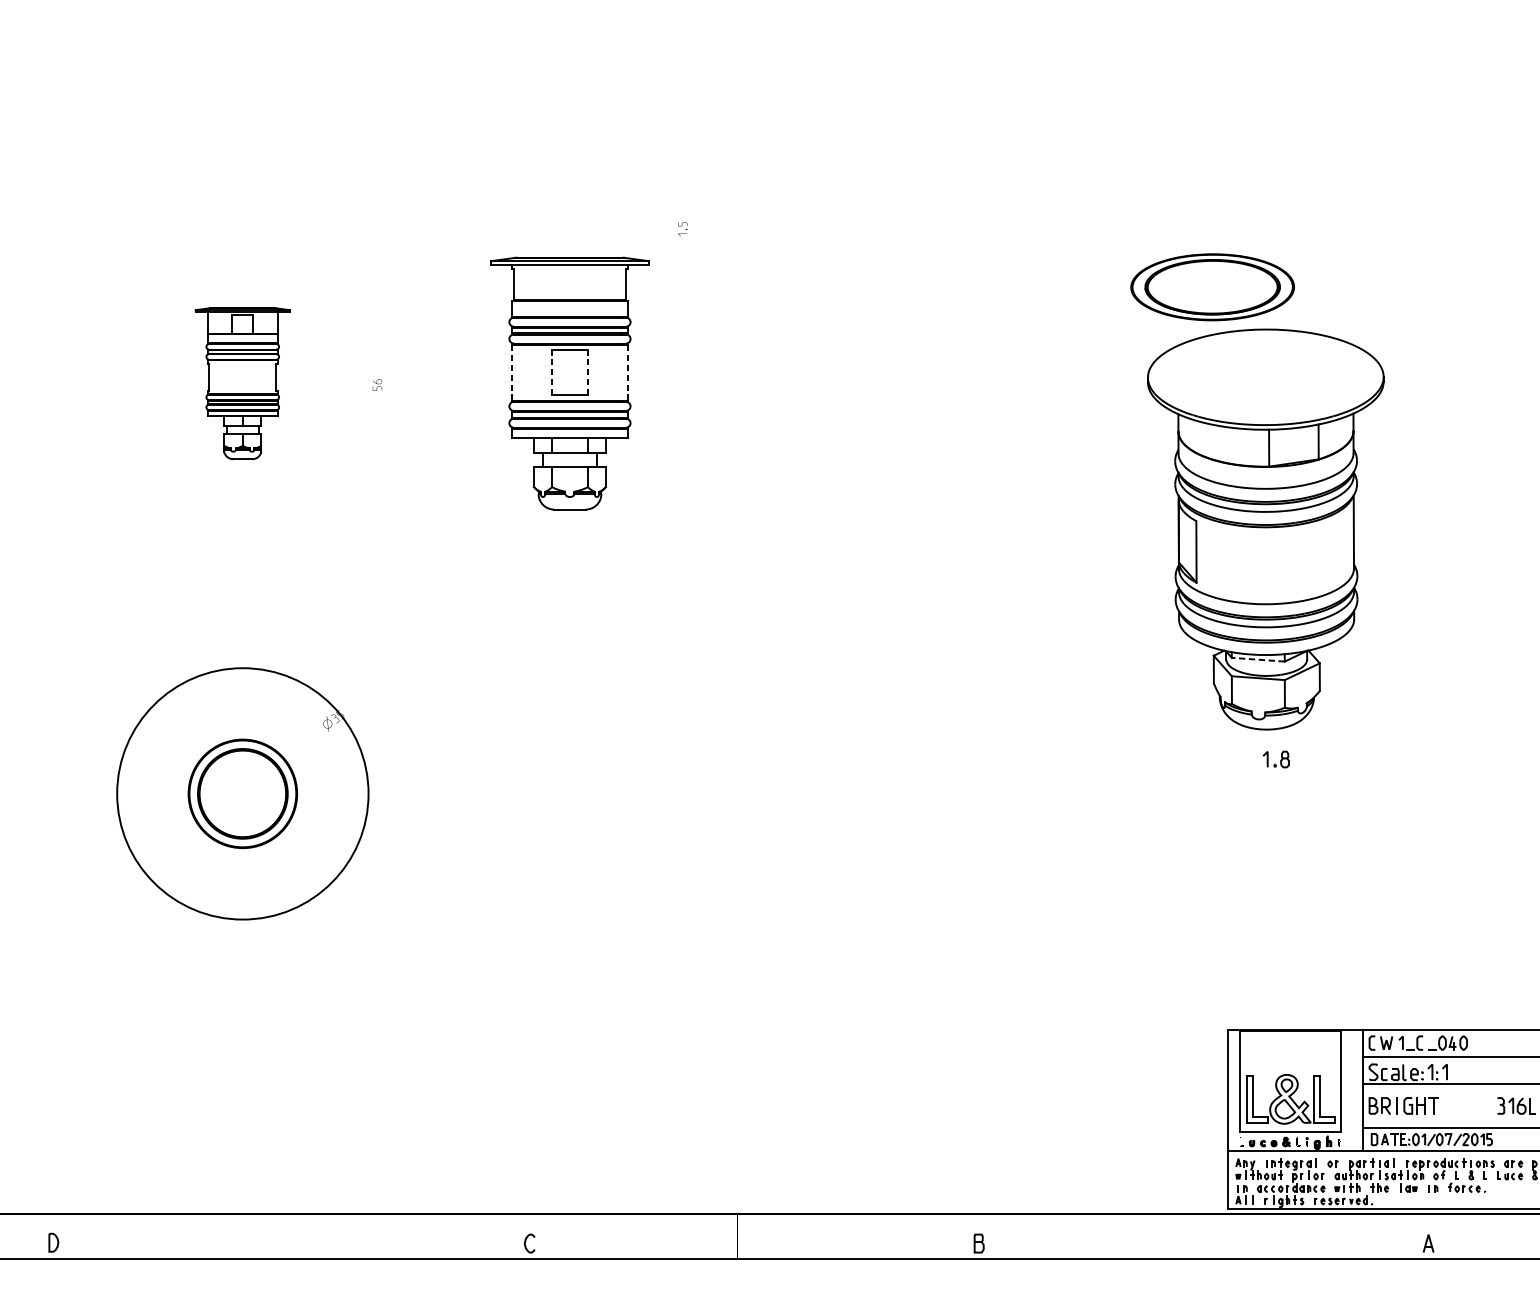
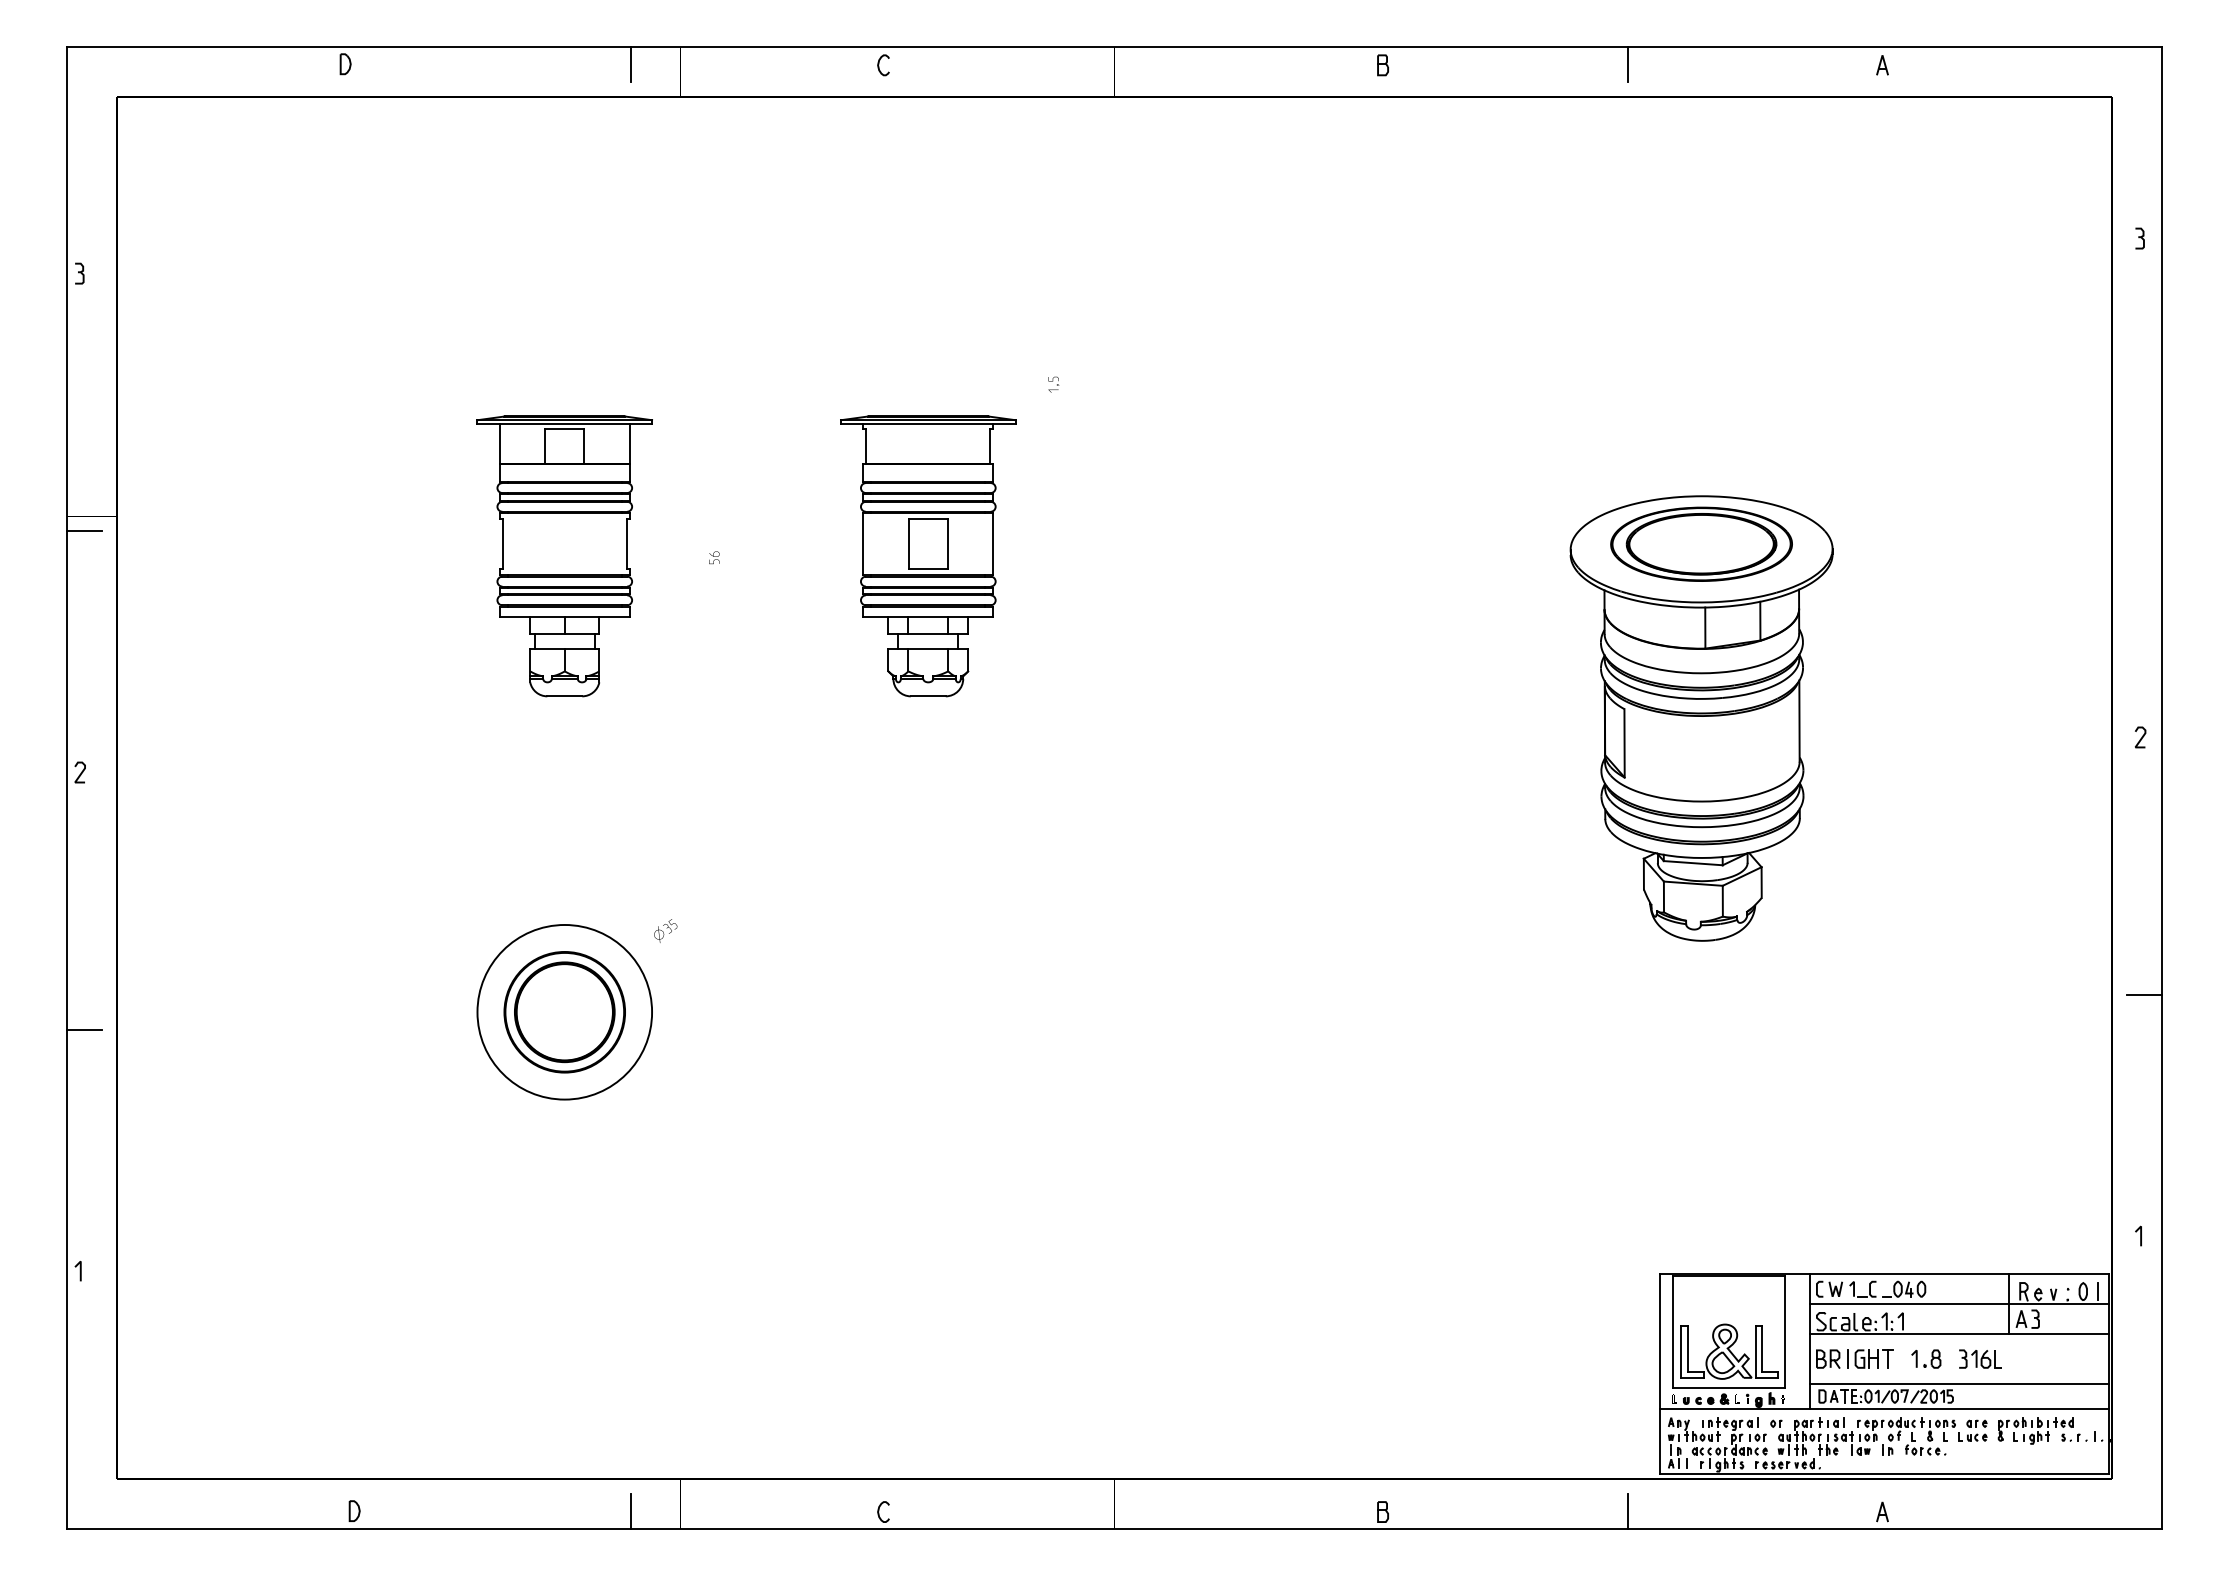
part: (1212, 286) -> (1701, 543), moved
line: (511, 372) -> (863, 543), dashed -> solid
line: (552, 372) -> (908, 544), dashed -> solid
line: (587, 372) -> (947, 544), dashed -> solid
line: (628, 372) -> (993, 543), dashed -> solid
part: (242, 383) -> (564, 556), size x1.67
line: (1258, 660) -> (1693, 863), dashed -> solid
part: (1276, 758) -> (1926, 1358), moved
circle: (242, 793) -> (564, 1011), size x0.62
line: (302, 1242) -> (630, 1510), added
line: (1200, 1242) -> (1628, 1510), added

